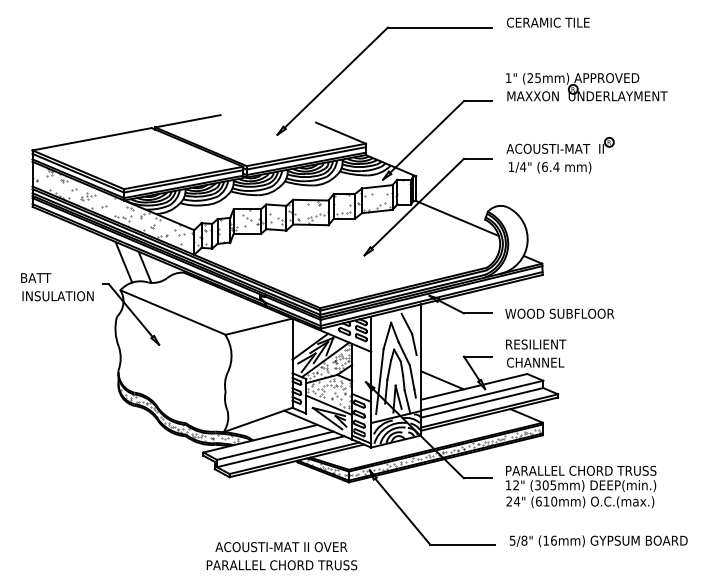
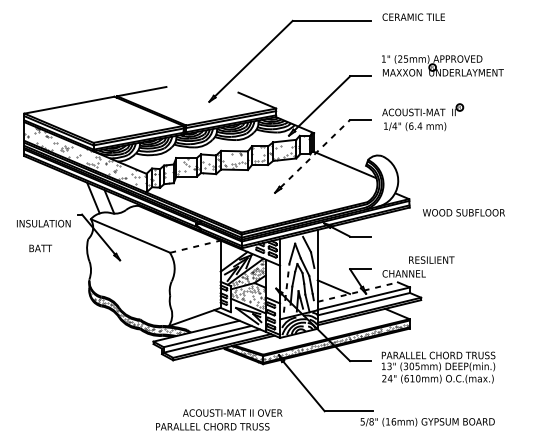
line: (418, 203) -> (315, 153), solid -> dashed
text: (36, 277) -> (41, 248), moved
text: (559, 313) -> (463, 212), moved
line: (259, 326) -> (195, 246), solid -> dashed
text: (536, 344) -> (432, 260), moved
line: (379, 381) -> (286, 288), solid -> dashed
line: (474, 386) -> (358, 291), solid -> dashed
text: (516, 485) -> (389, 366), 12" -> 13"
text: (598, 541) -> (427, 422), moved
text: (281, 547) -> (232, 413), moved

